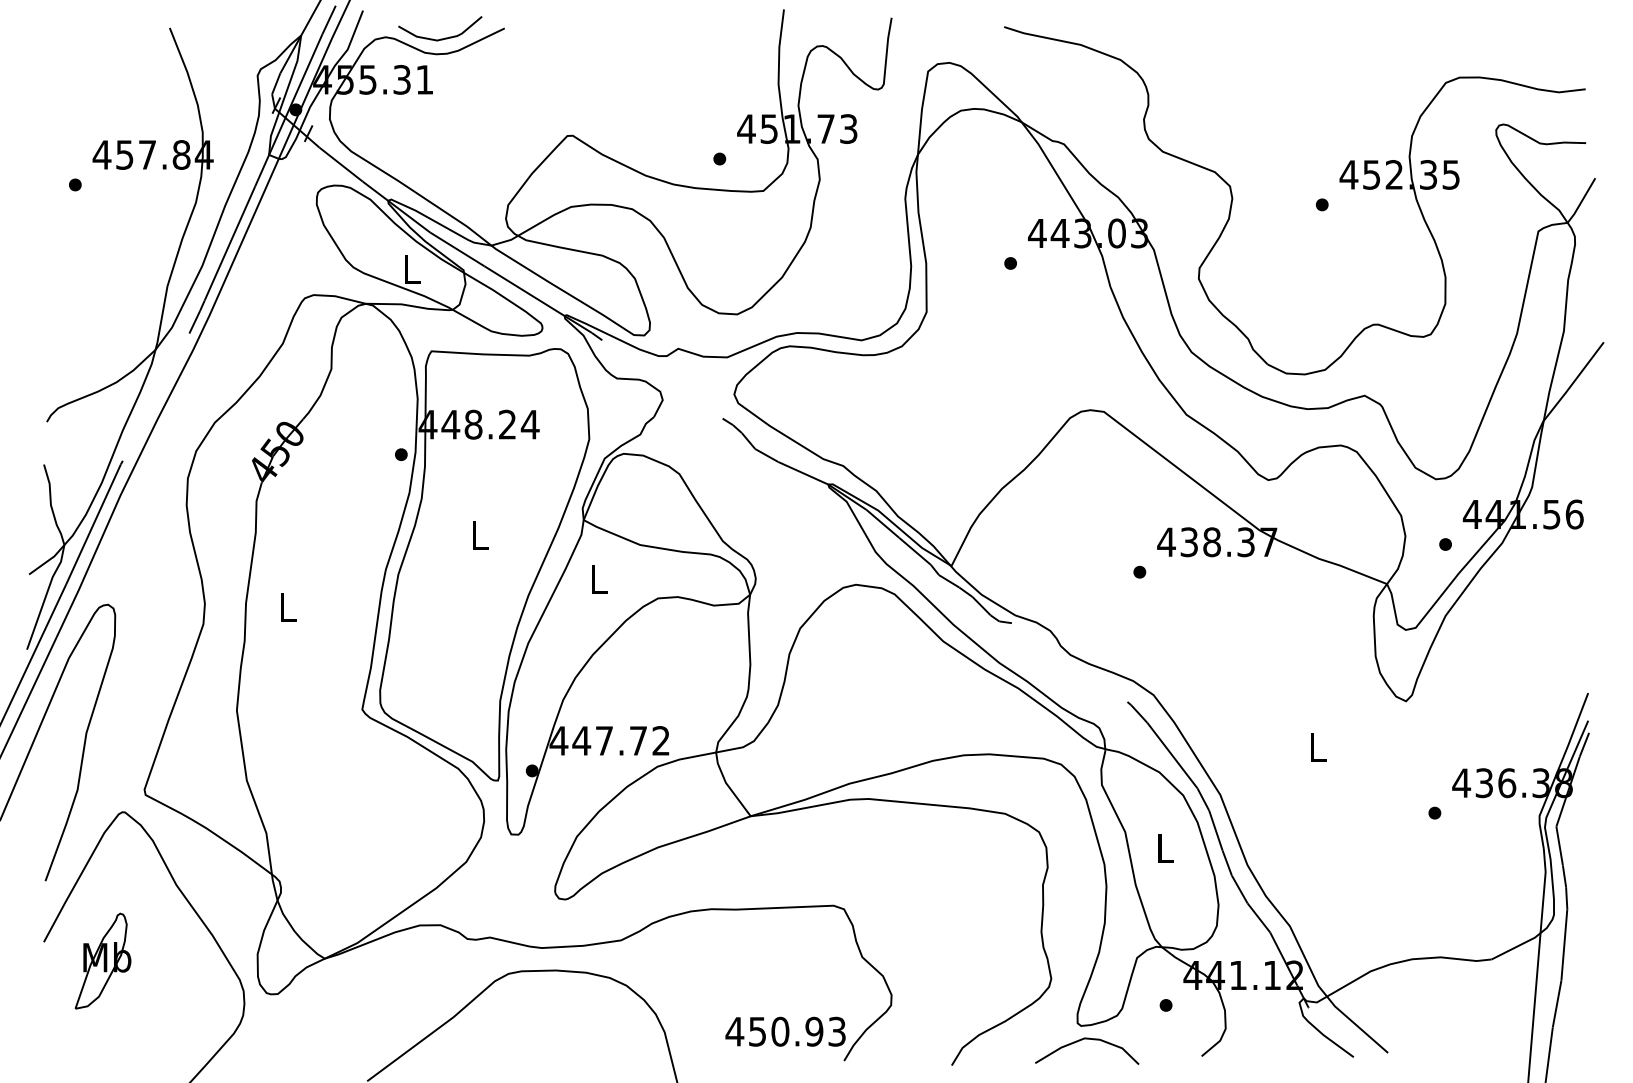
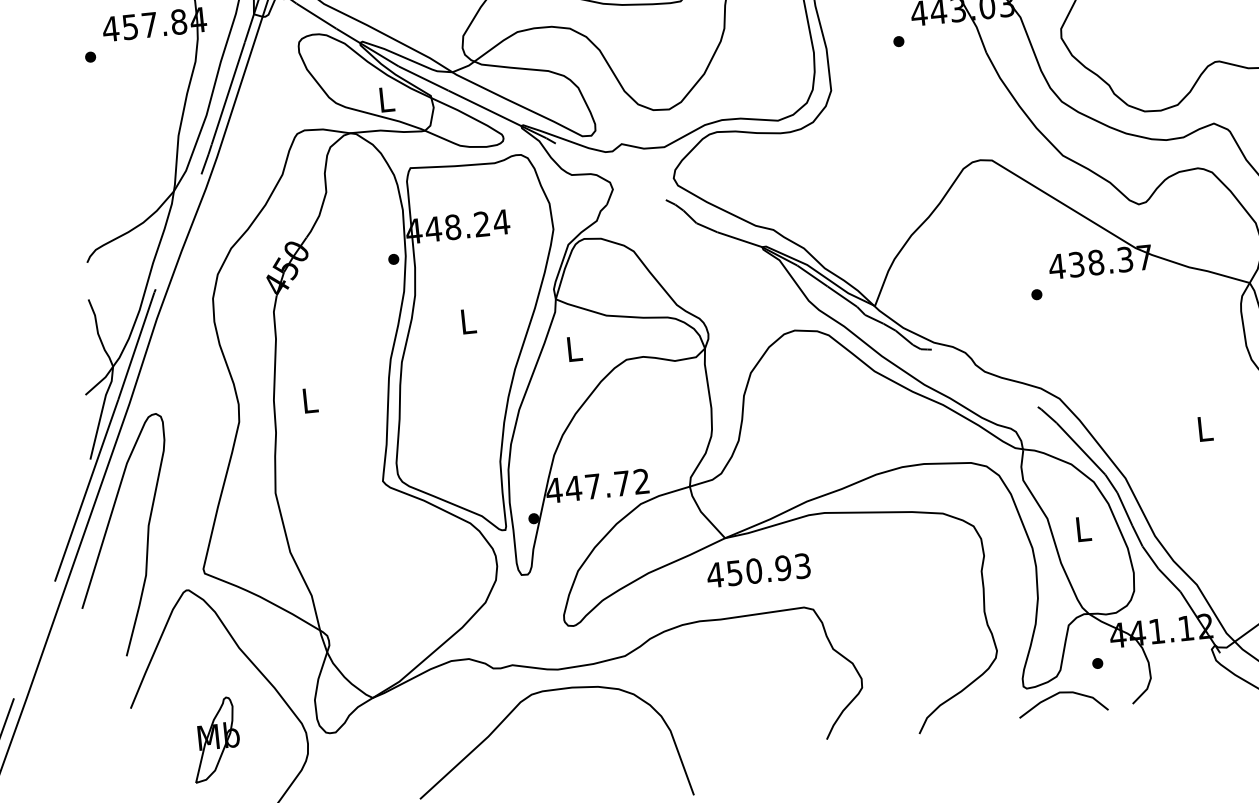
part: (102, 960) -> (214, 739), moved
text: (785, 1031) -> (758, 570), moved
curve: (1087, 1039) -> (1062, 693), moved

